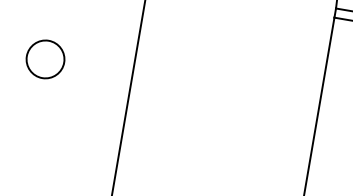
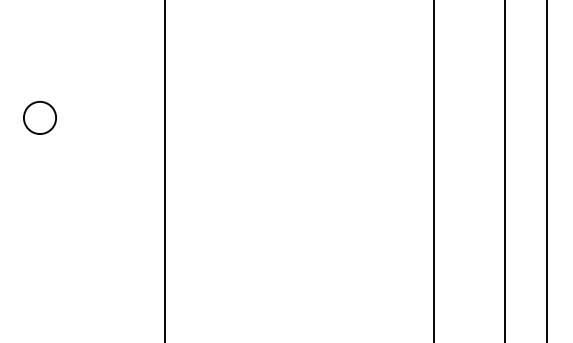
circle: (45, 59) -> (39, 117), size x0.6

